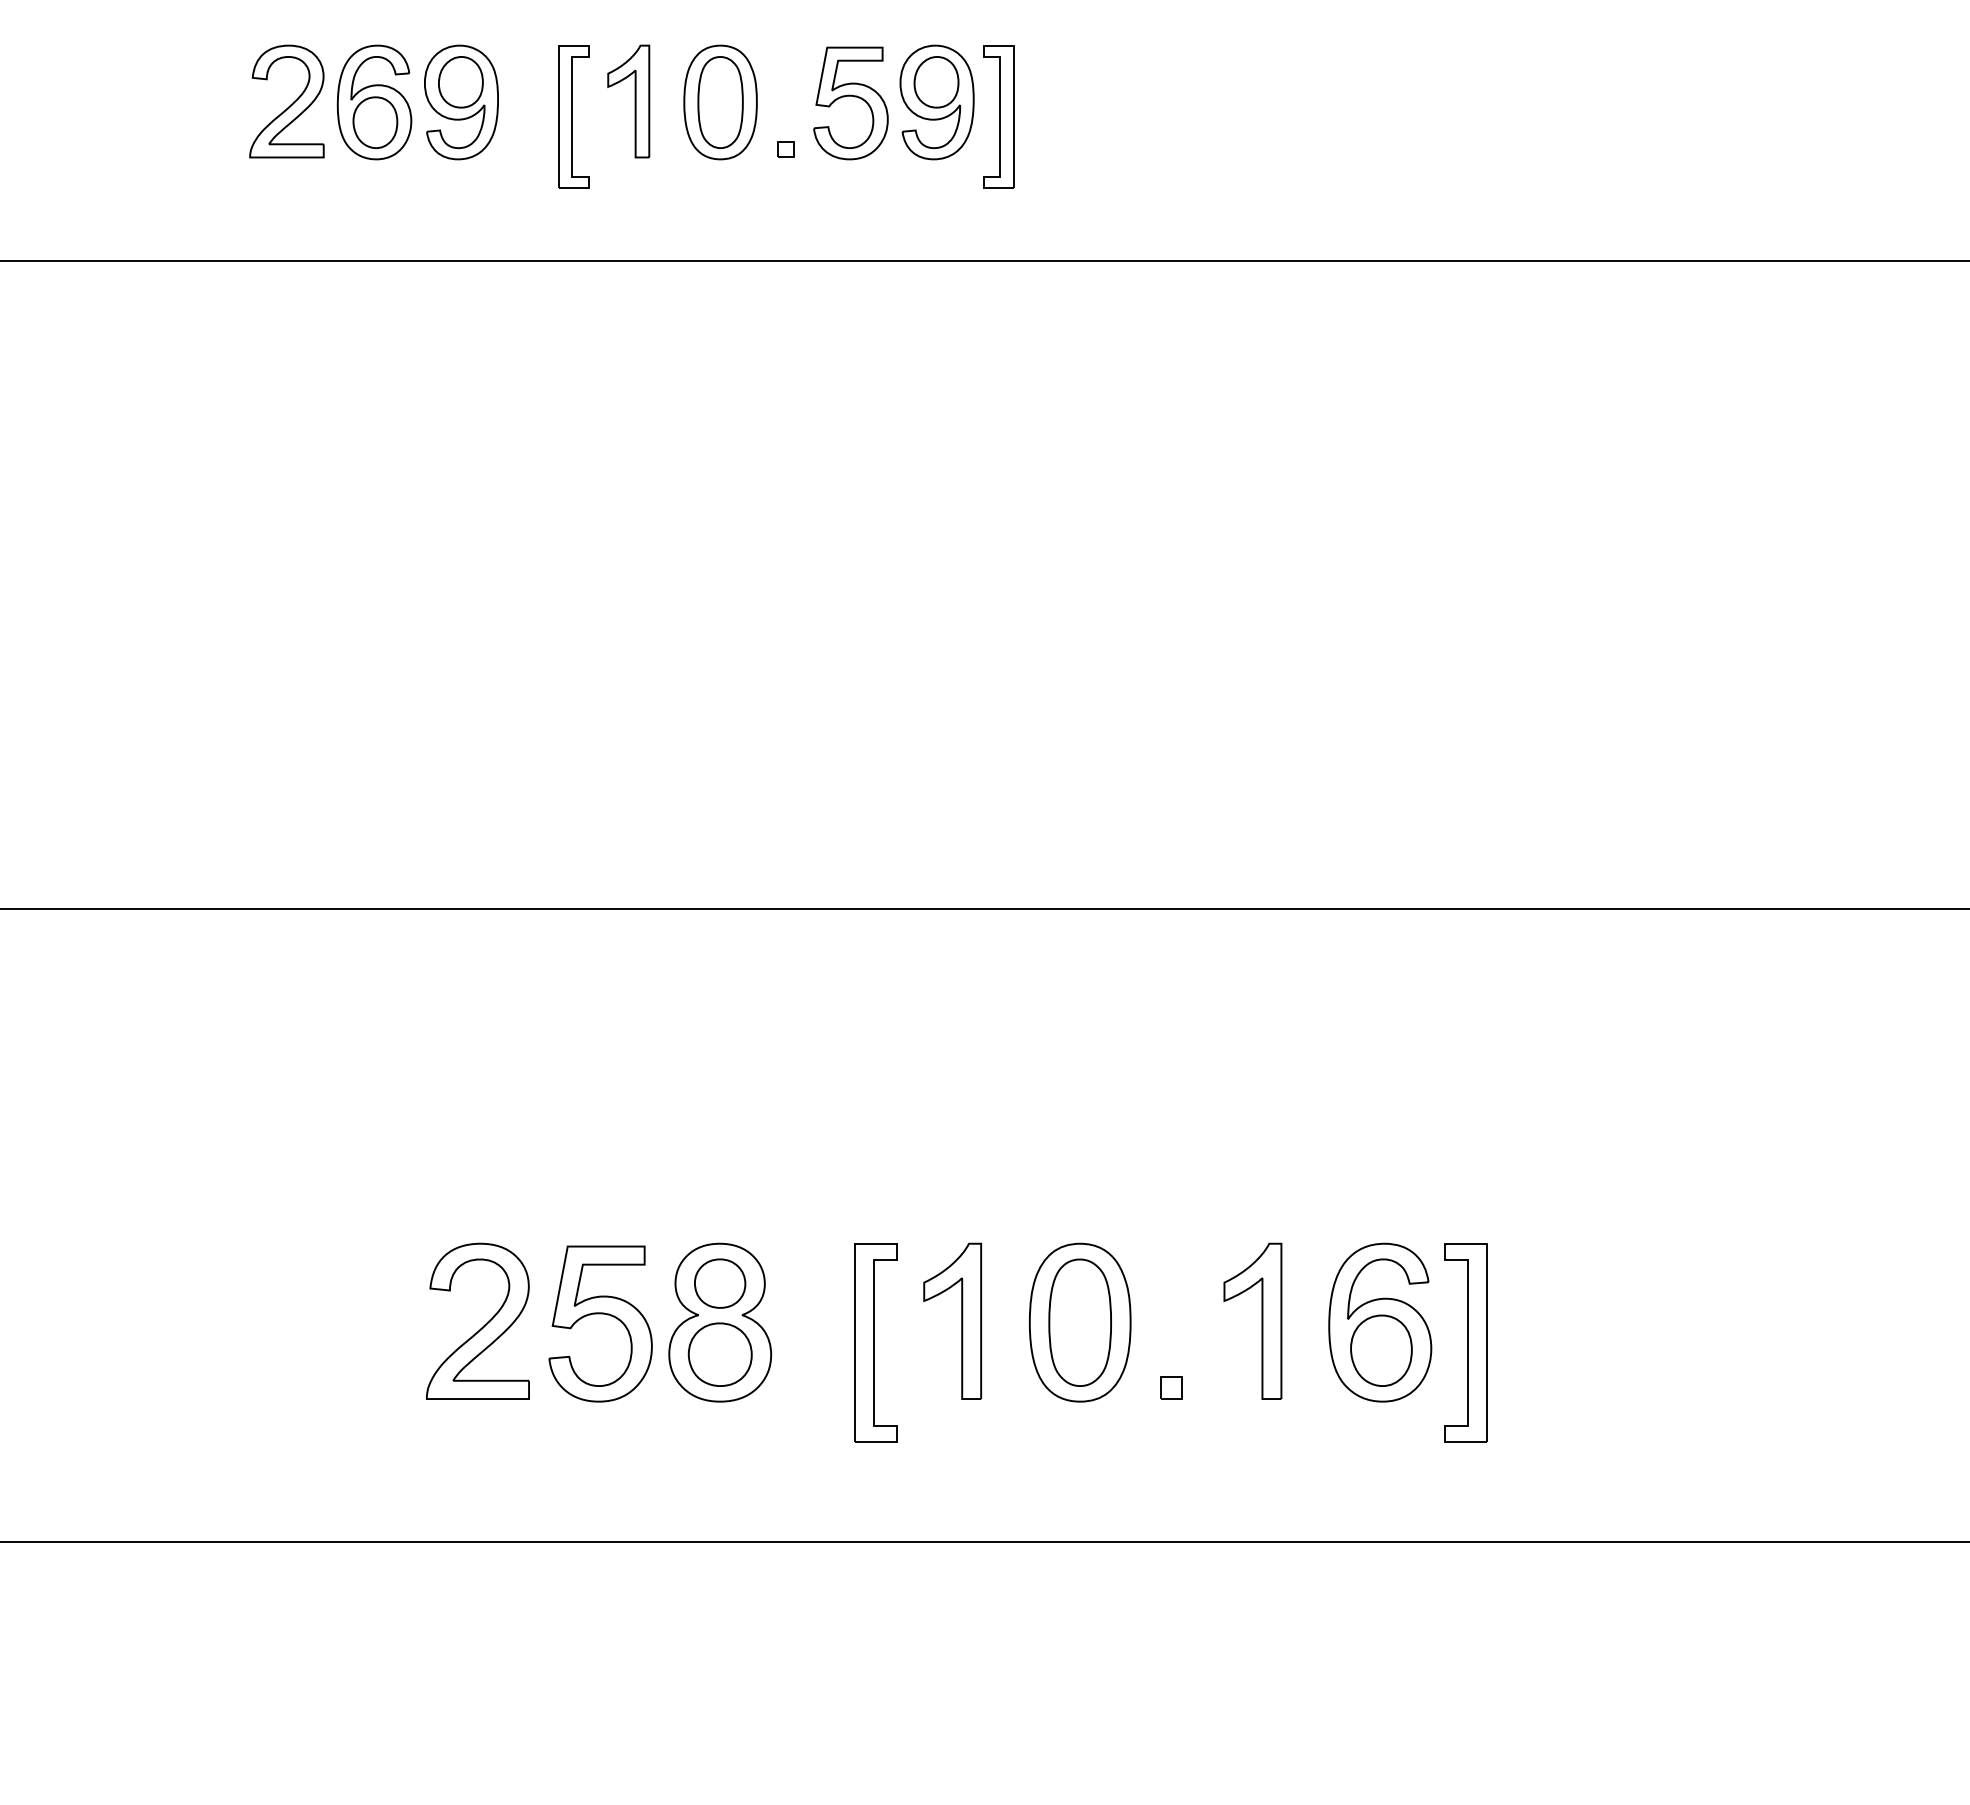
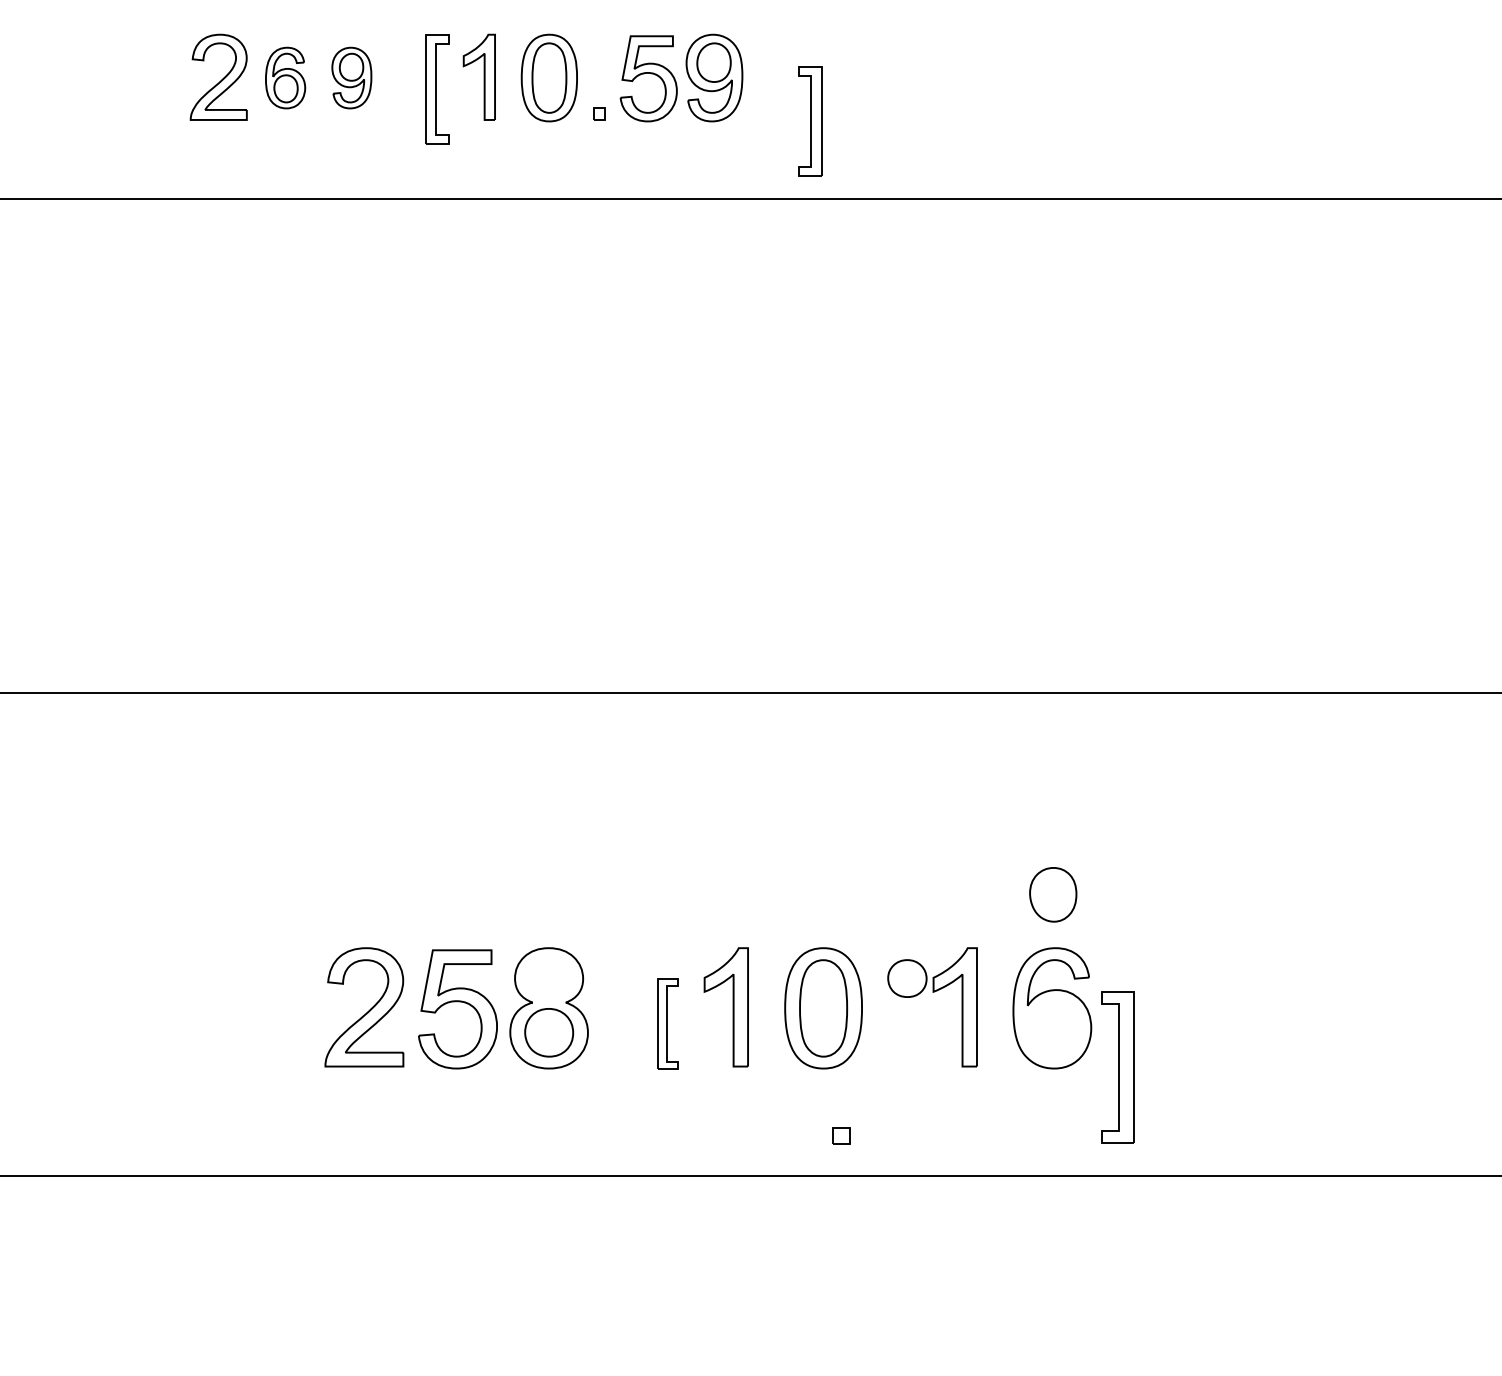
part: (374, 102) -> (285, 78), size x0.7
part: (461, 102) -> (351, 78), size x0.7
part: (998, 116) -> (810, 120), moved
part: (720, 1283) -> (907, 978), moved
part: (875, 1342) -> (667, 1023), size x0.6
part: (1465, 1342) -> (1117, 1066), moved
part: (1381, 1350) -> (1053, 894), moved
part: (1171, 1387) -> (841, 1135), moved

